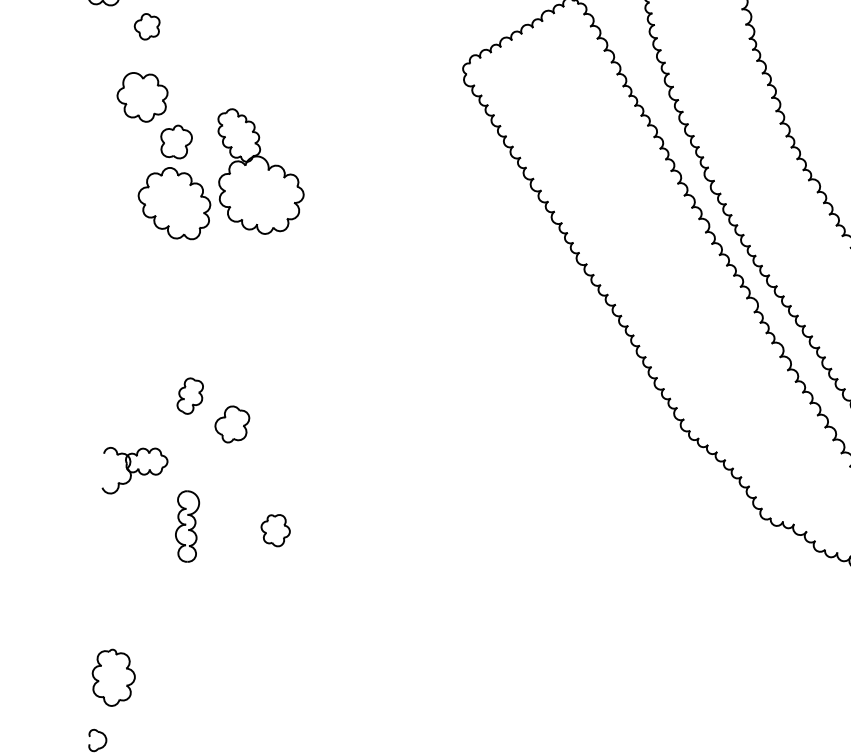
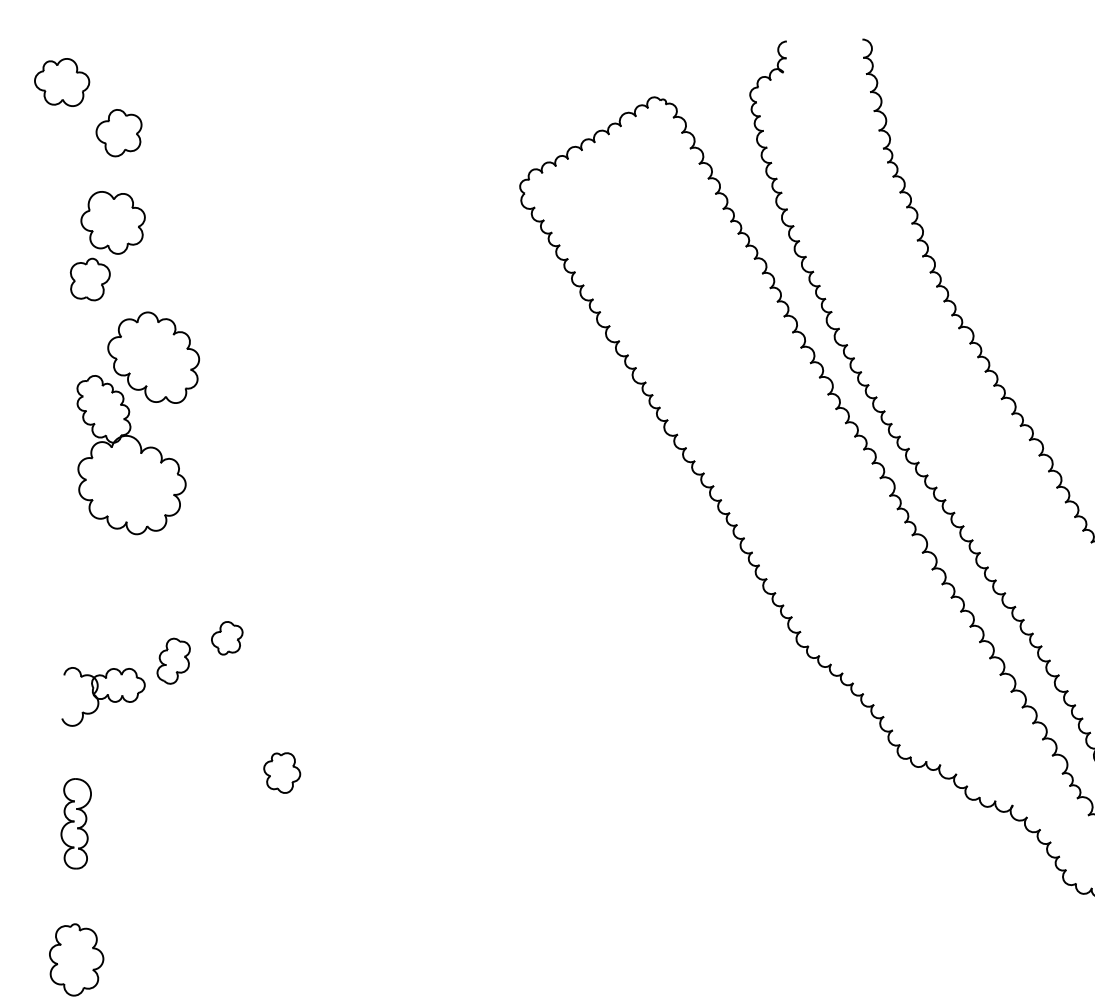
part: (146, 27) -> (118, 133), size x1.43
part: (175, 141) -> (89, 279), moved
part: (260, 171) -> (131, 455), moved
part: (190, 395) -> (173, 660), moved
part: (232, 424) -> (227, 638), size x0.71
part: (186, 526) -> (75, 823), moved

